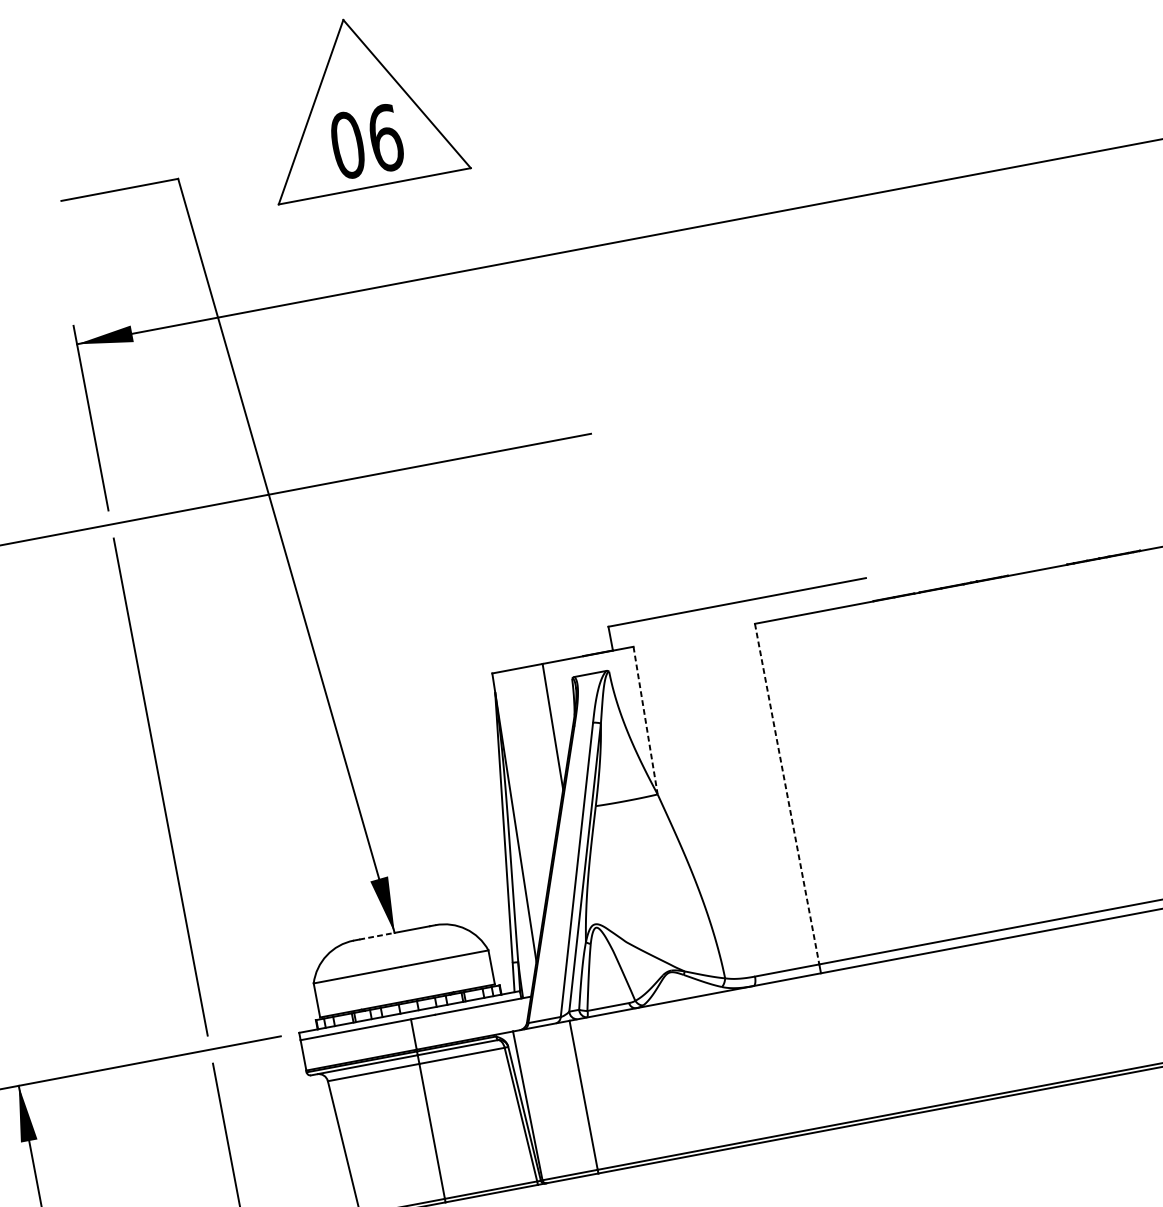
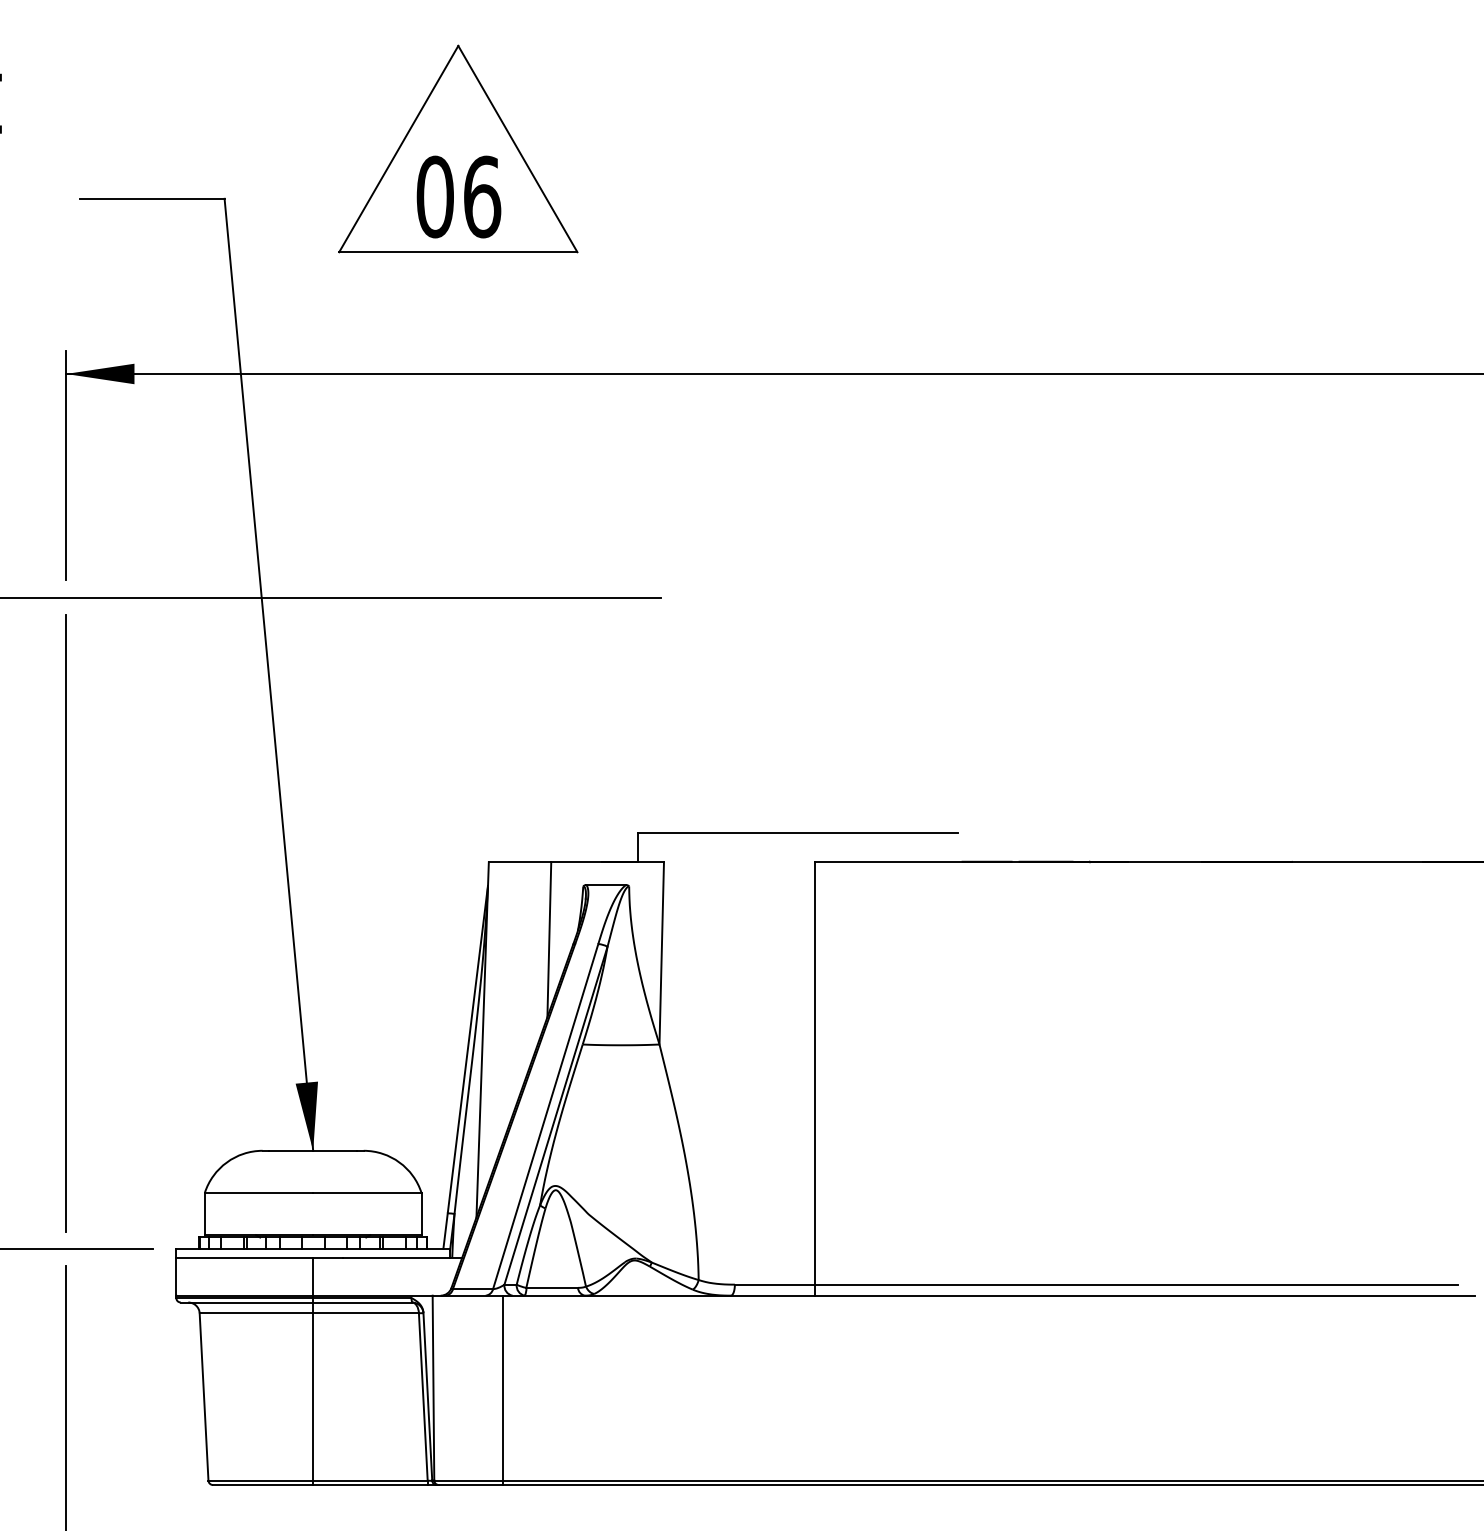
line: (645, 720) -> (661, 953), dashed -> solid
line: (787, 794) -> (814, 1073), dashed -> solid
line: (377, 935) -> (291, 1150), dashed -> solid

